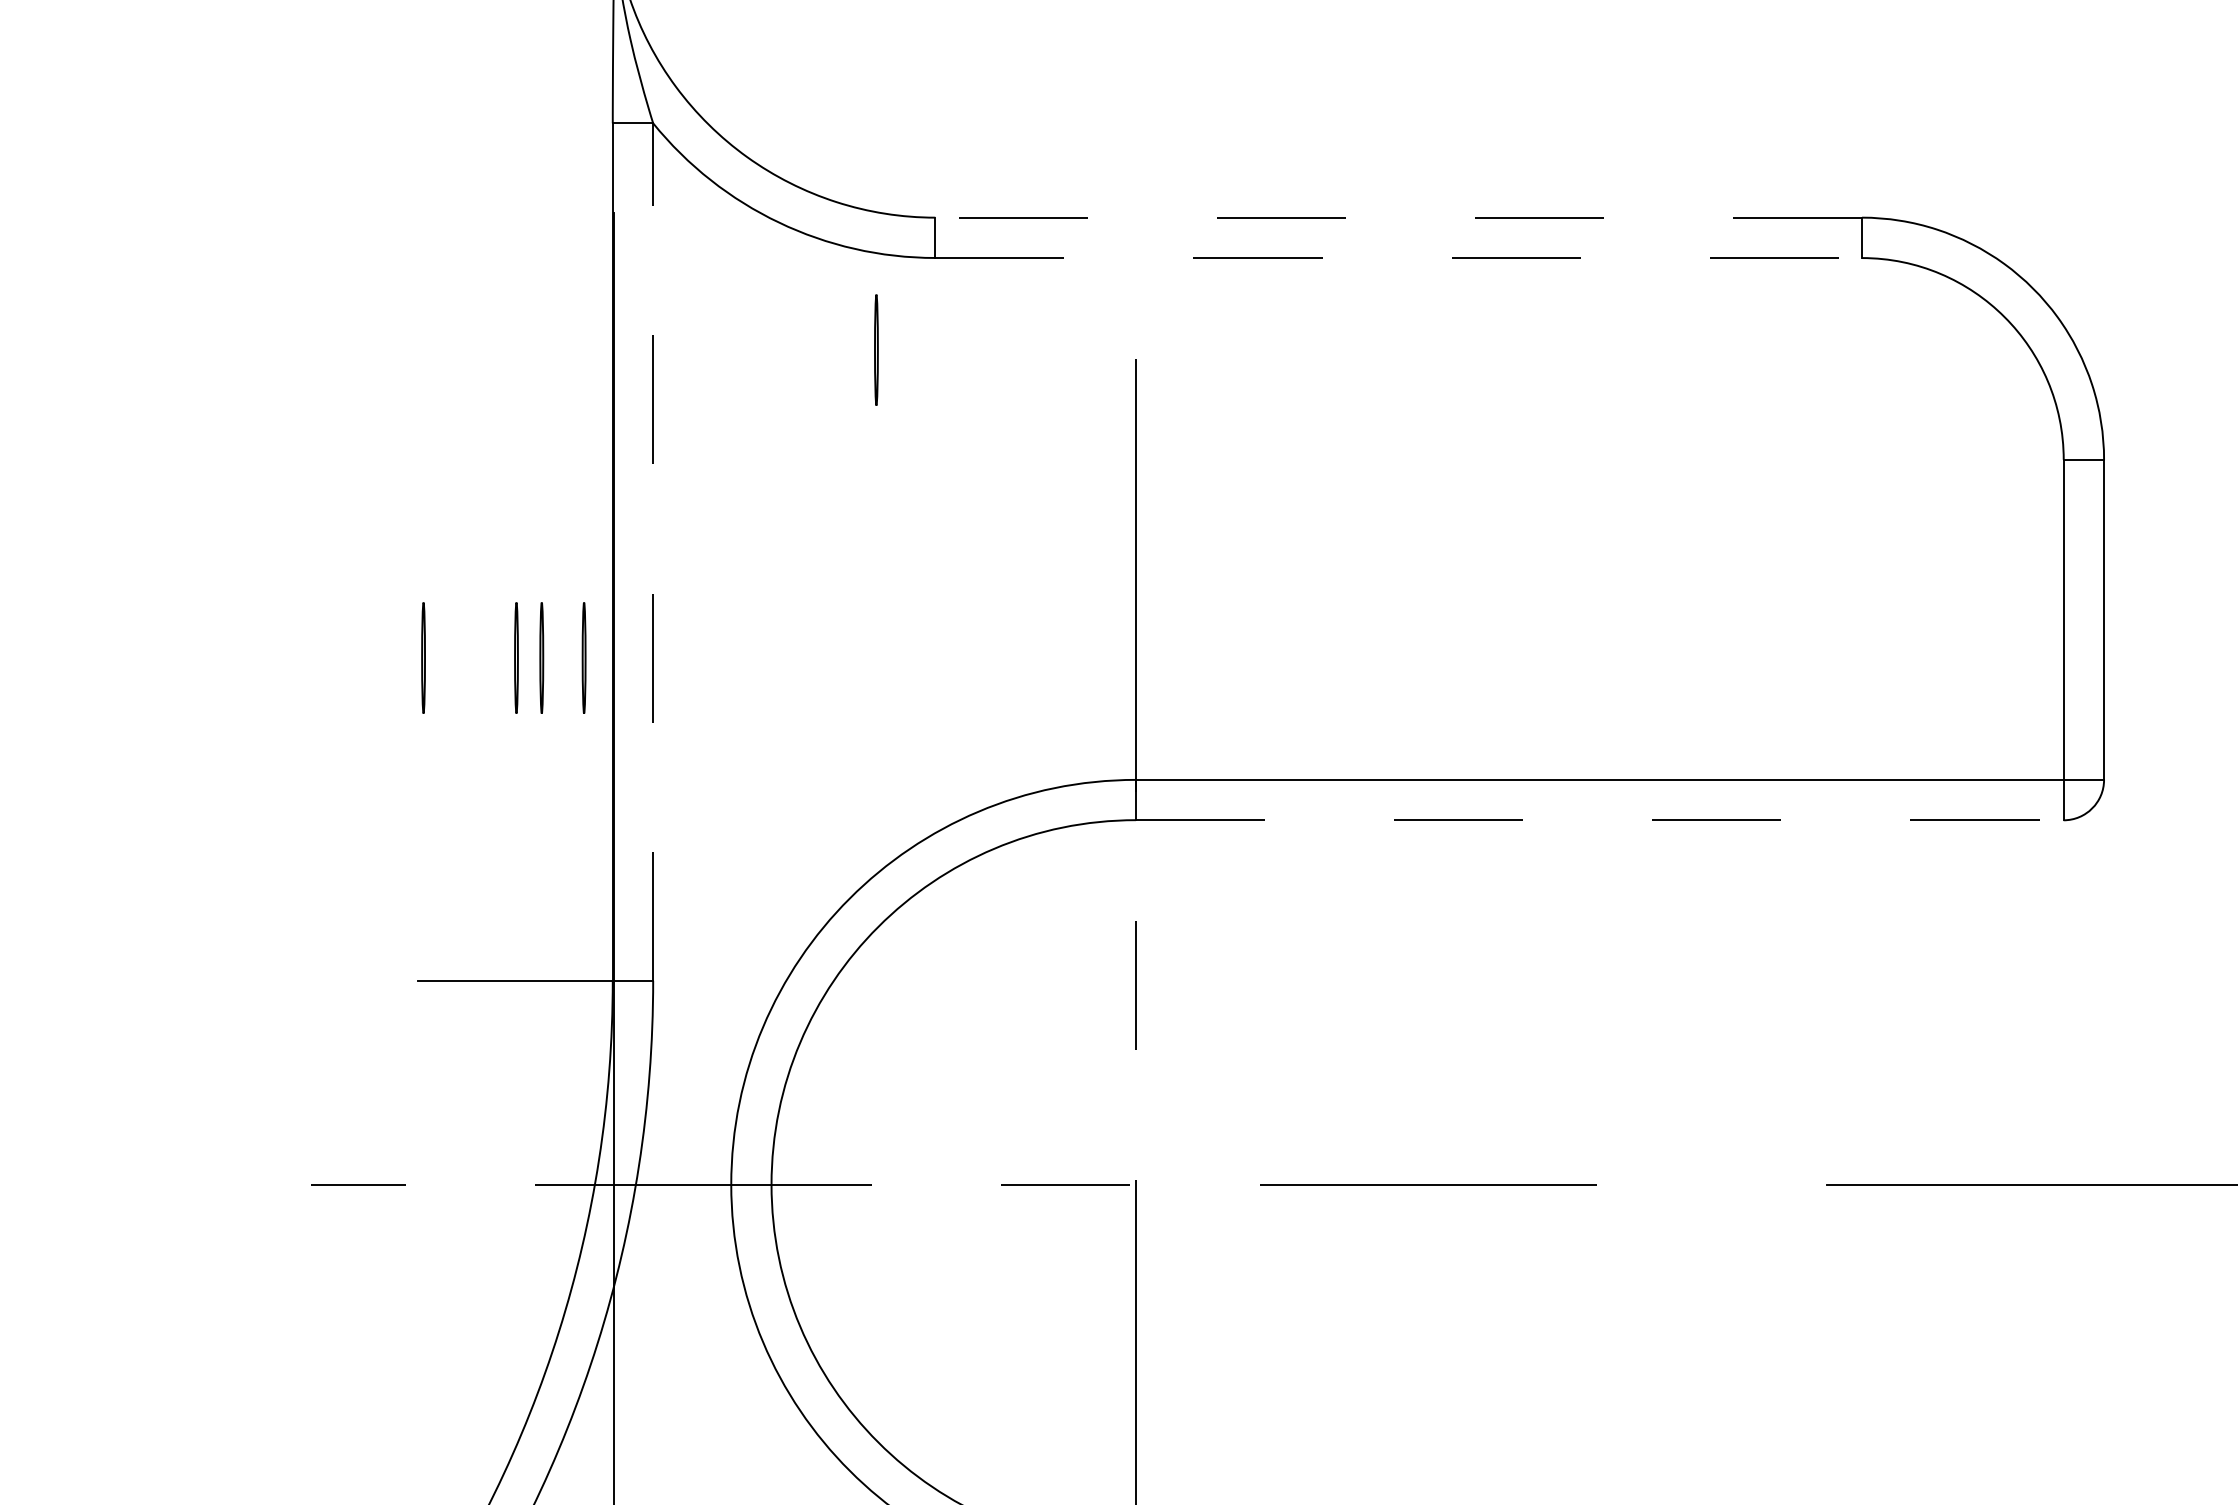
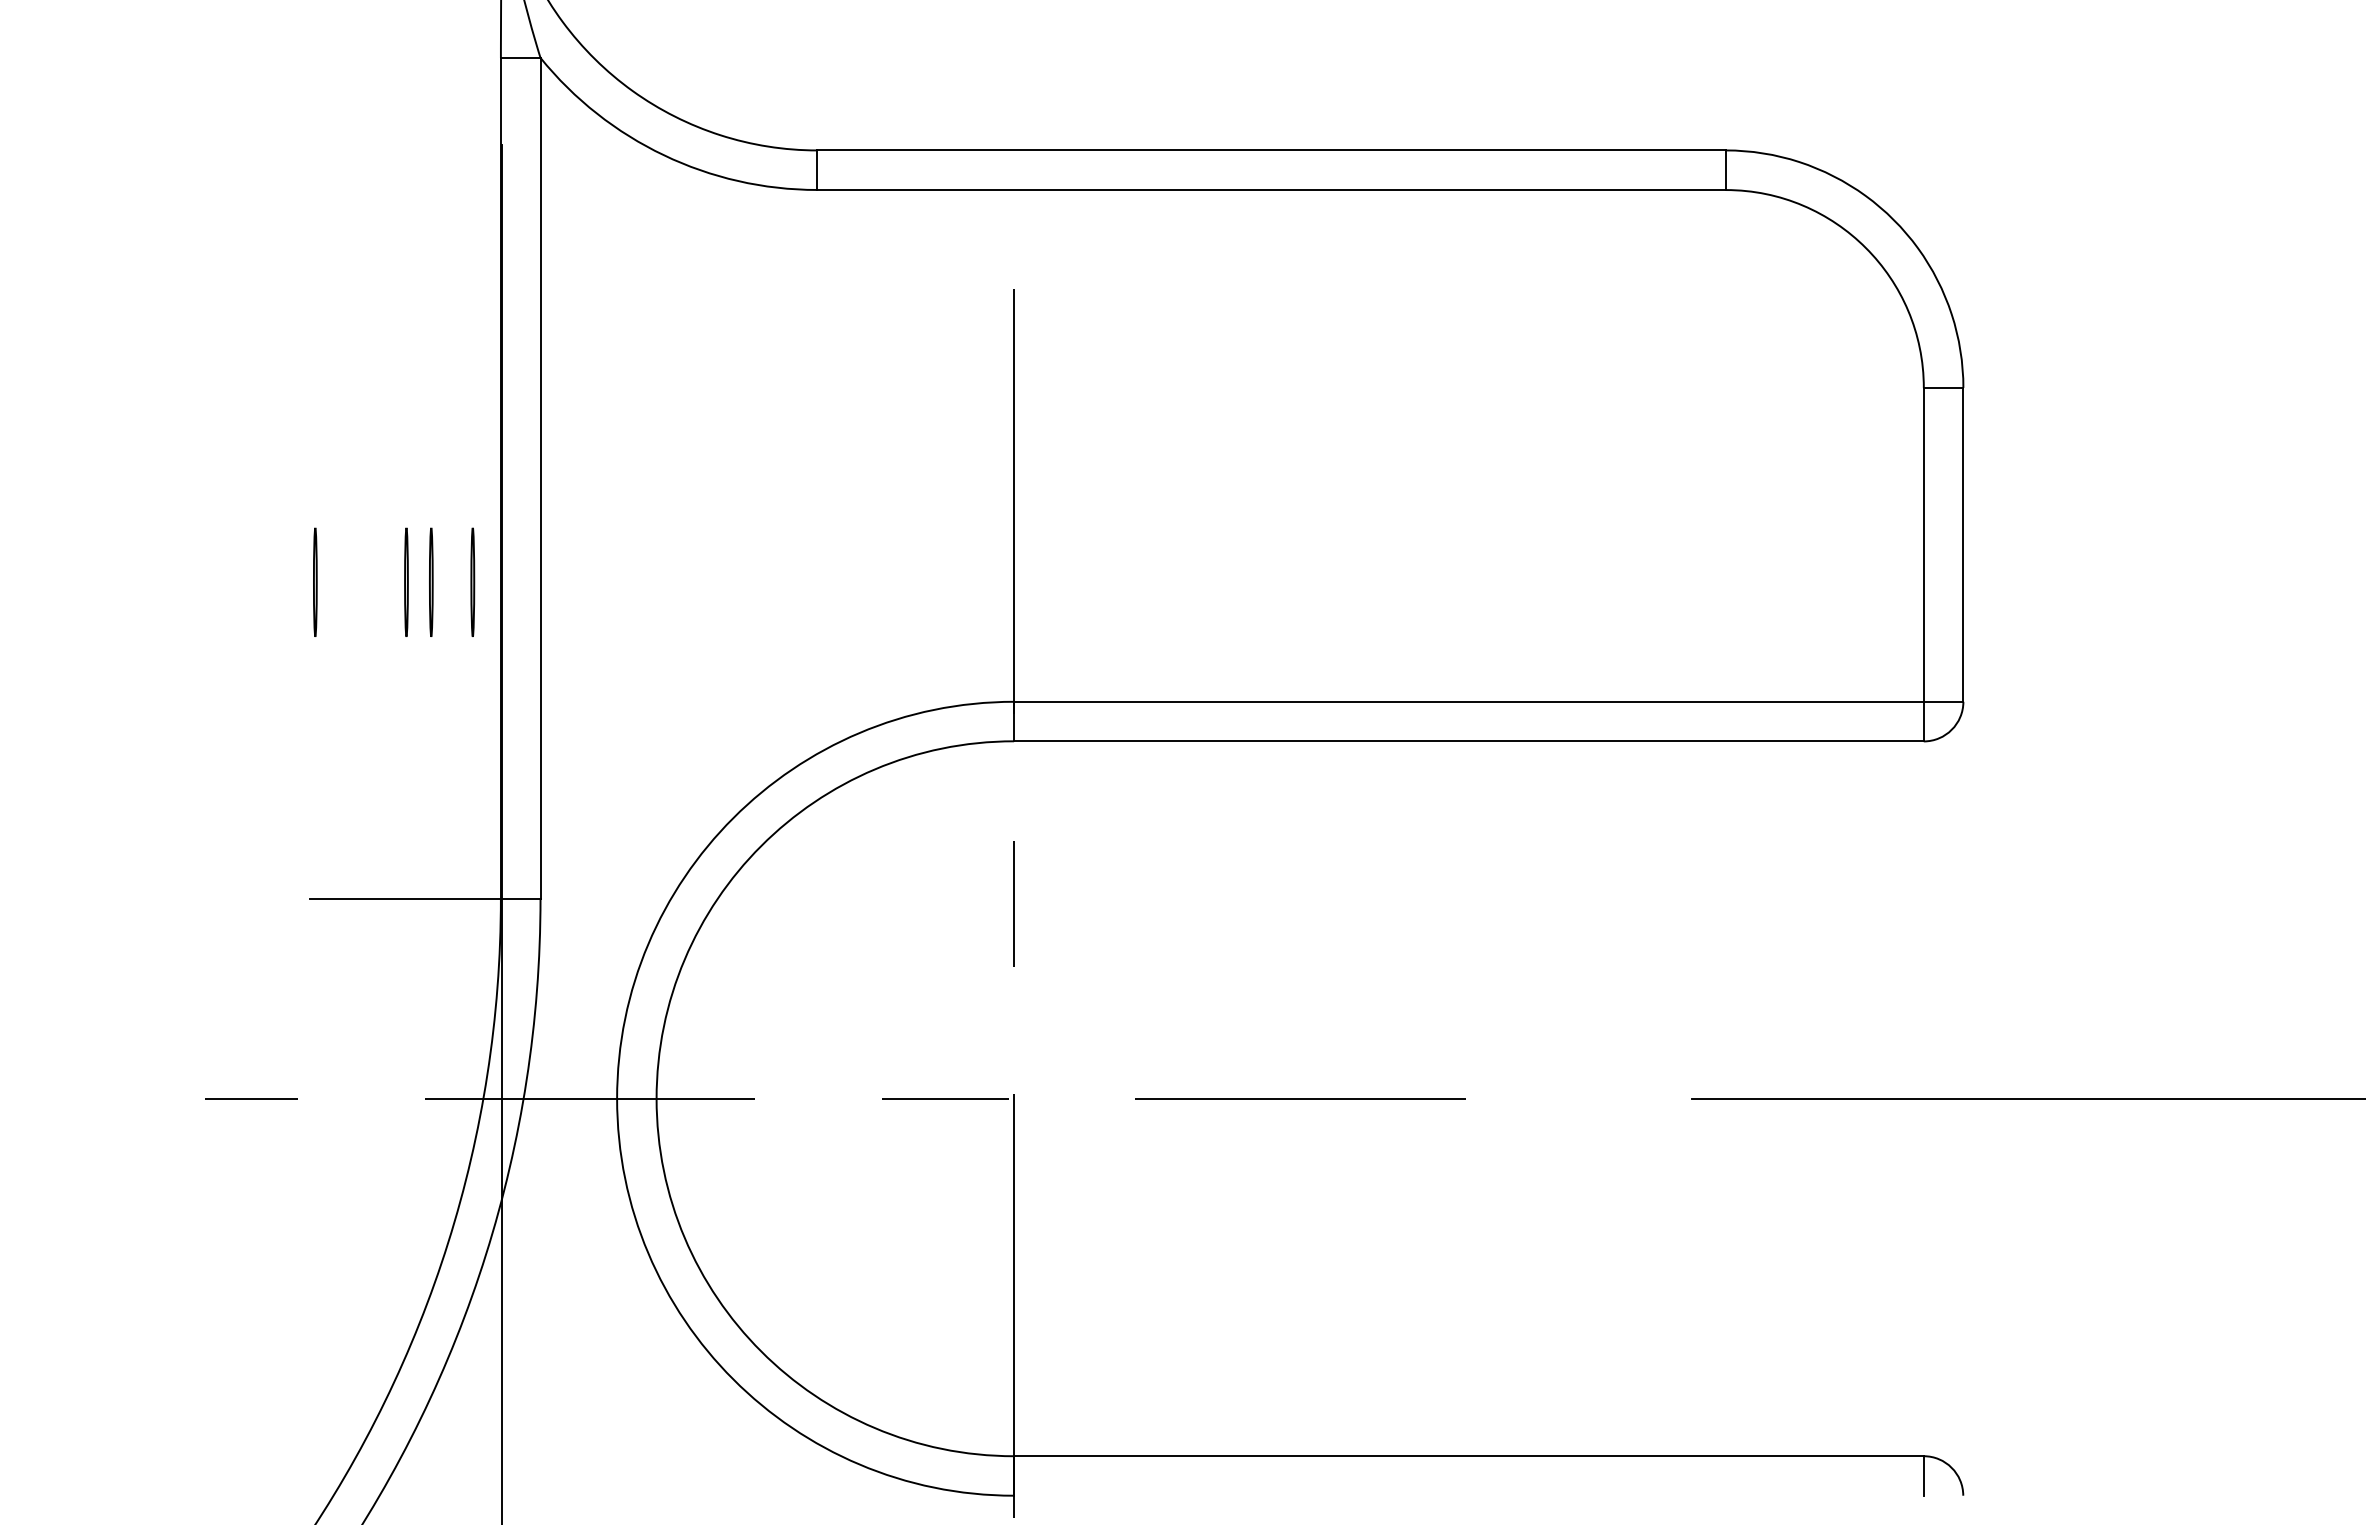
line: (1398, 217) -> (1271, 150), dashed -> solid
line: (1399, 258) -> (1272, 190), dashed -> solid
line: (875, 349) -> (758, 279), removed
line: (653, 551) -> (540, 477), dashed -> solid
line: (1599, 820) -> (1468, 741), dashed -> solid

